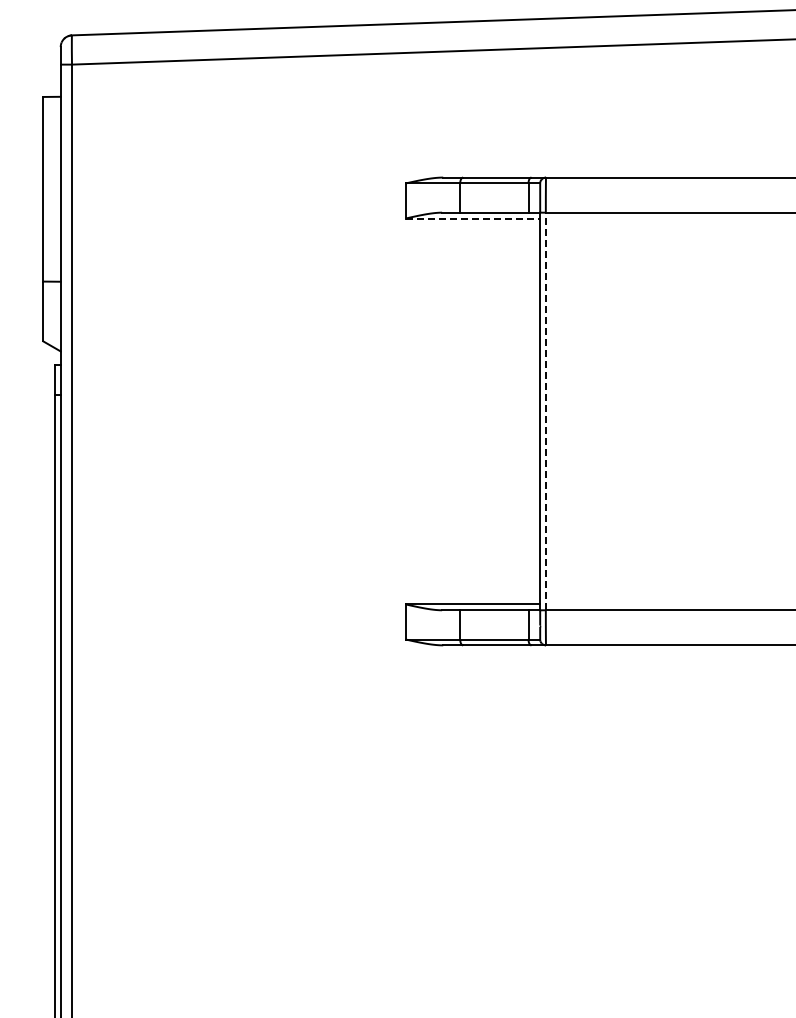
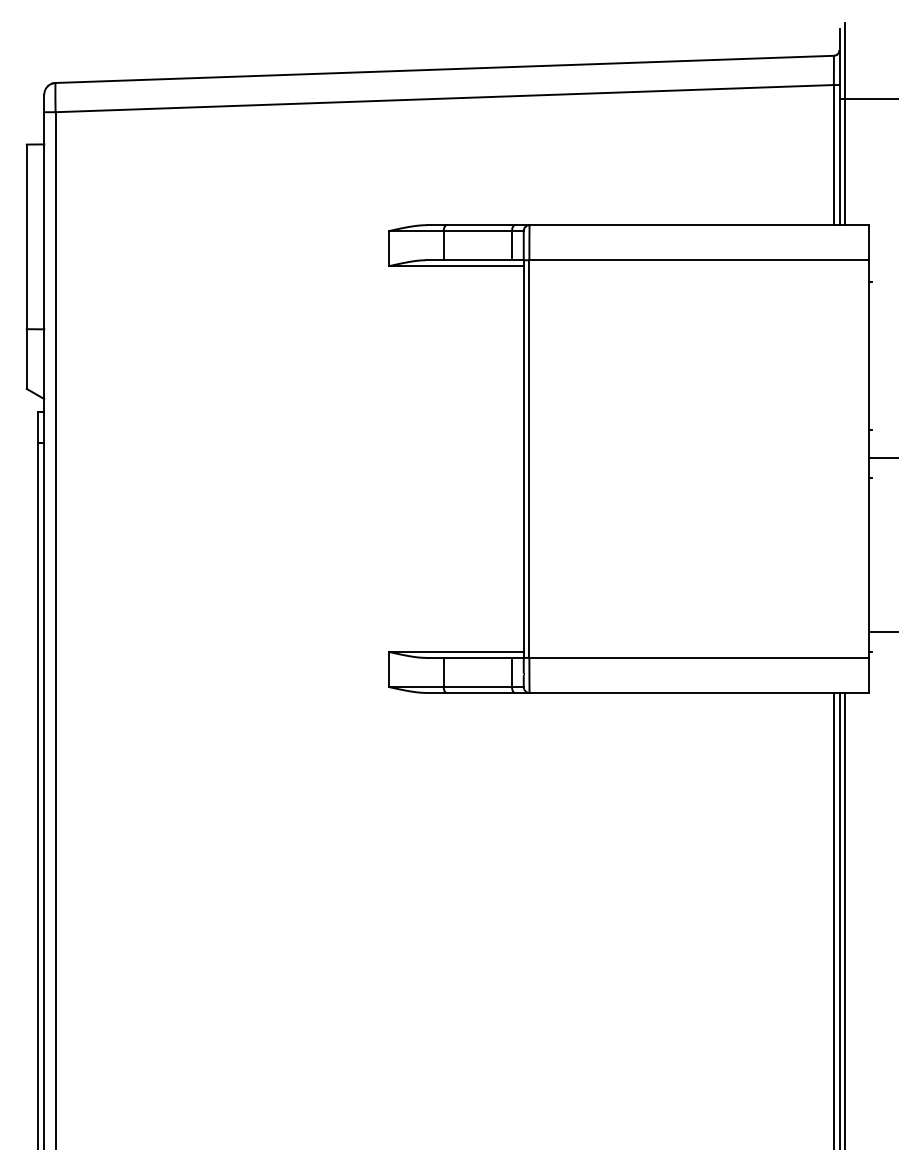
line: (473, 218) -> (457, 266), dashed -> solid
line: (545, 411) -> (529, 459), dashed -> solid

